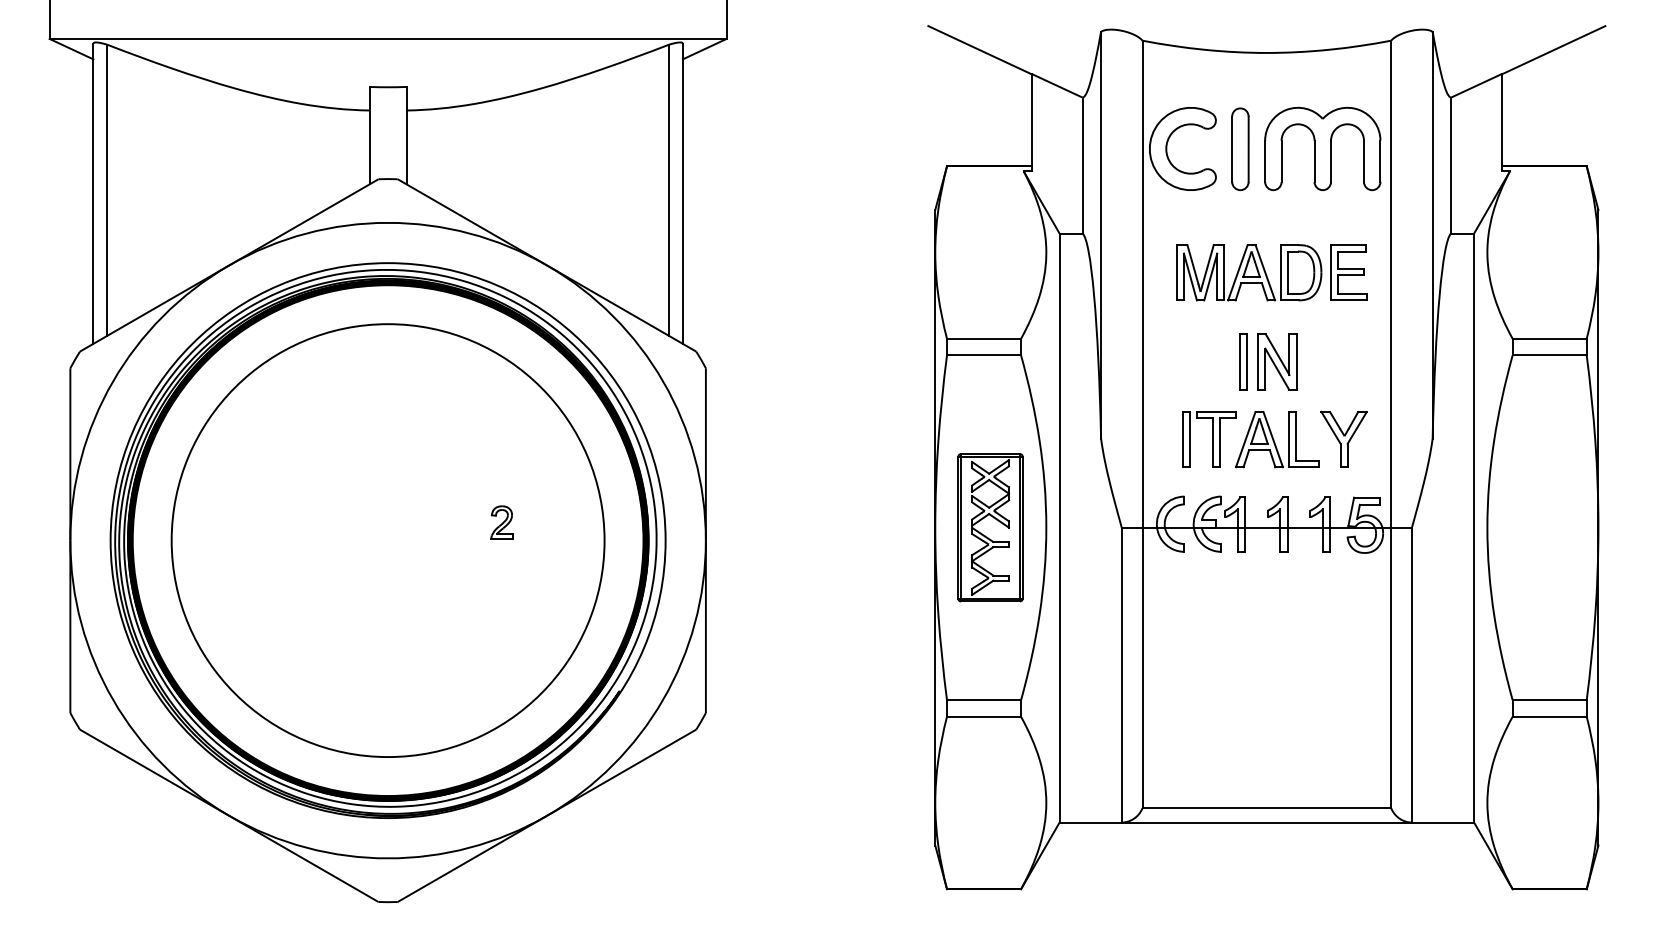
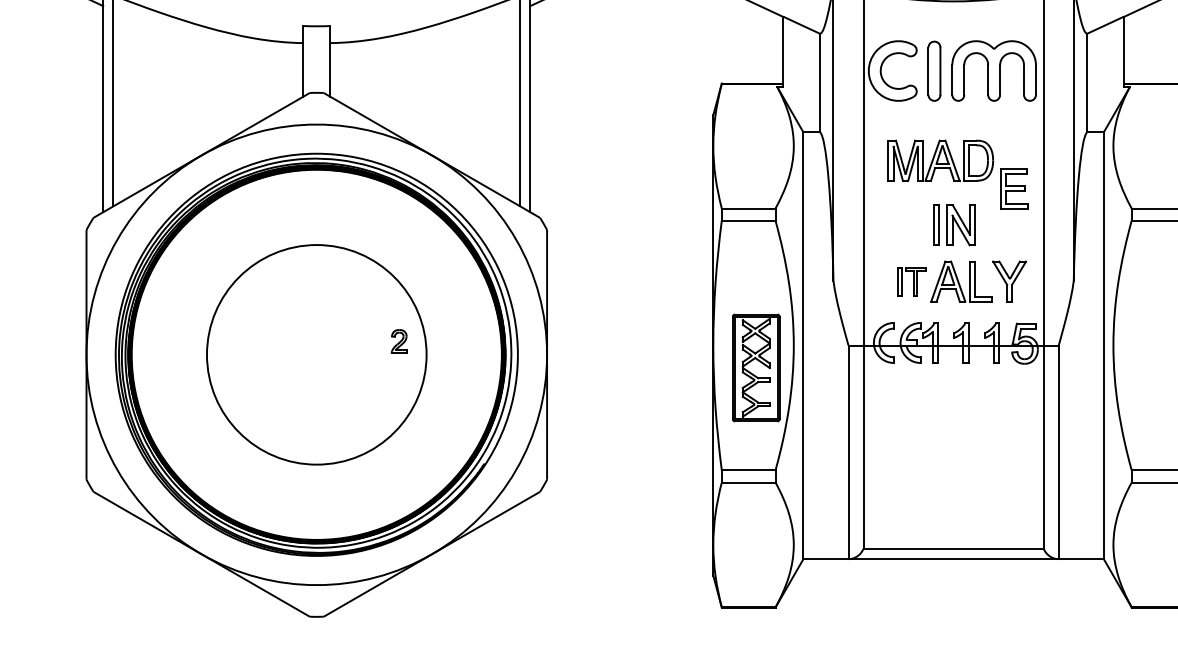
part: (1348, 272) -> (1014, 188), moved
part: (1209, 439) -> (912, 281), size x0.7
part: (990, 527) -> (756, 367), moved
circle: (387, 540) -> (316, 354), size x0.7

